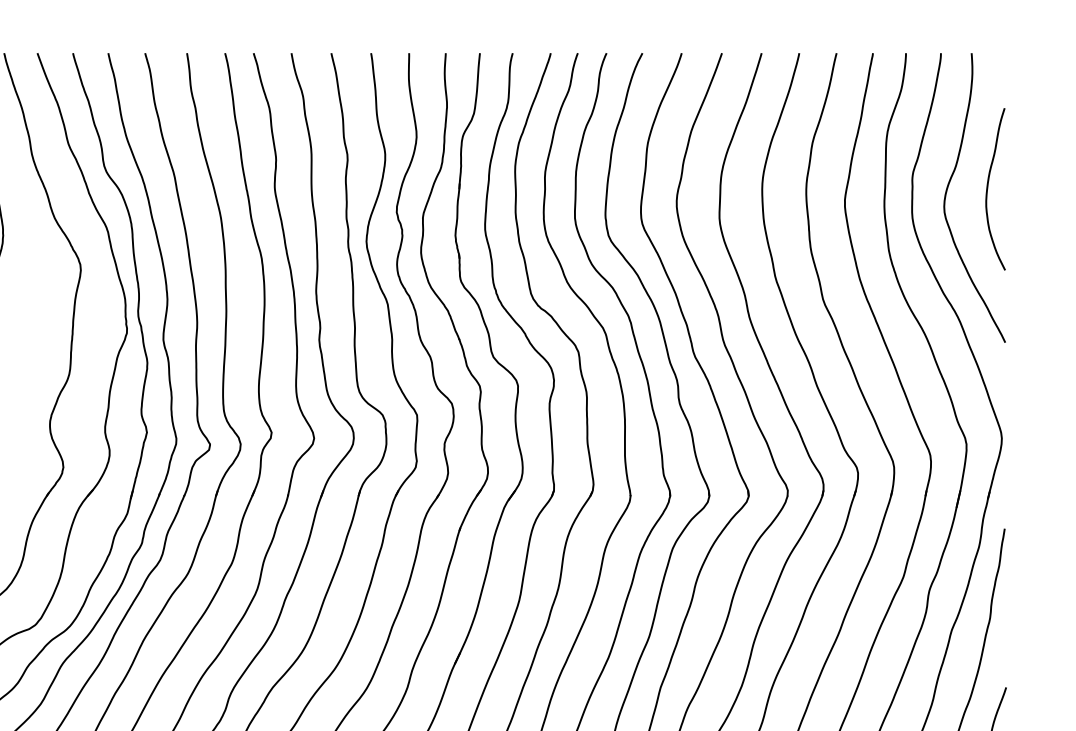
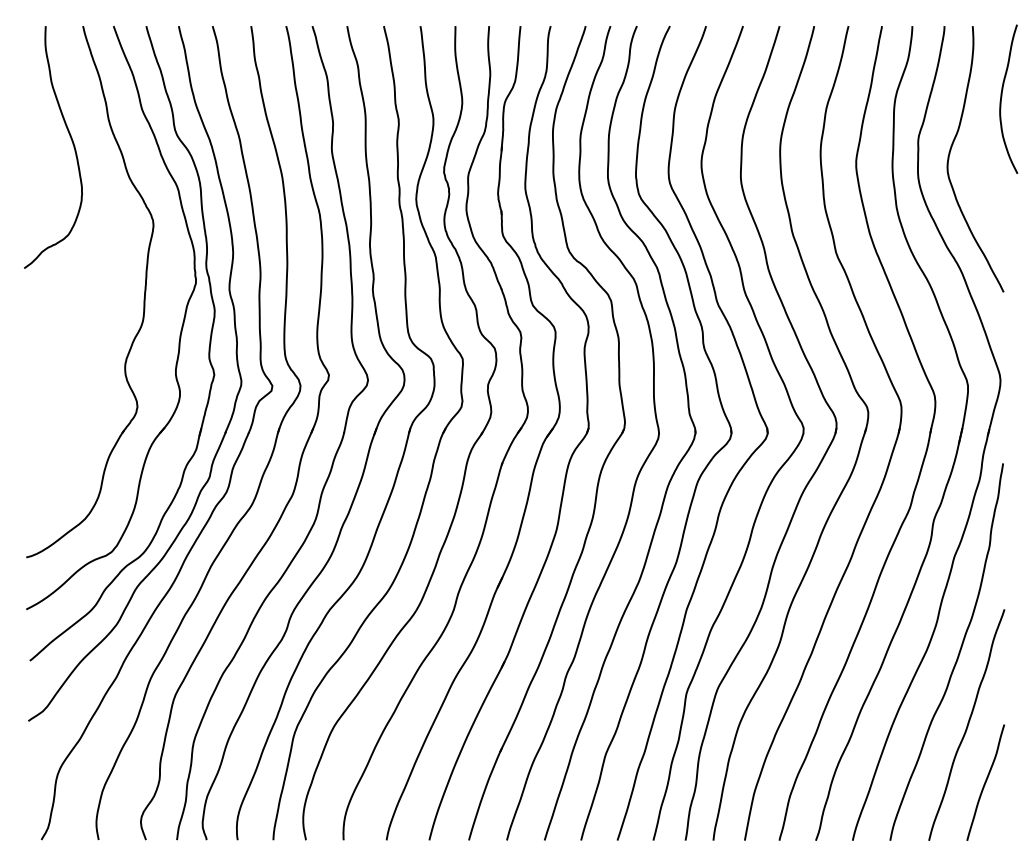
curve: (988, 187) -> (1002, 97), moved

